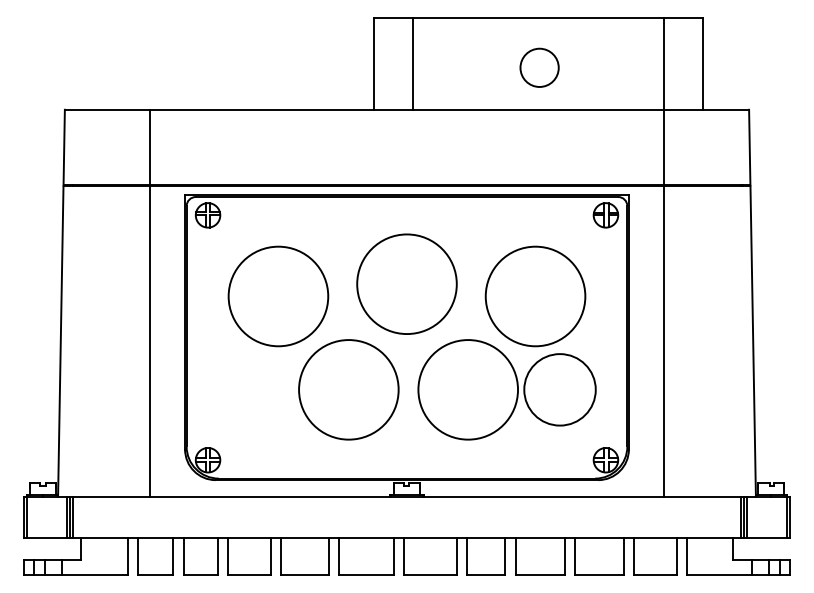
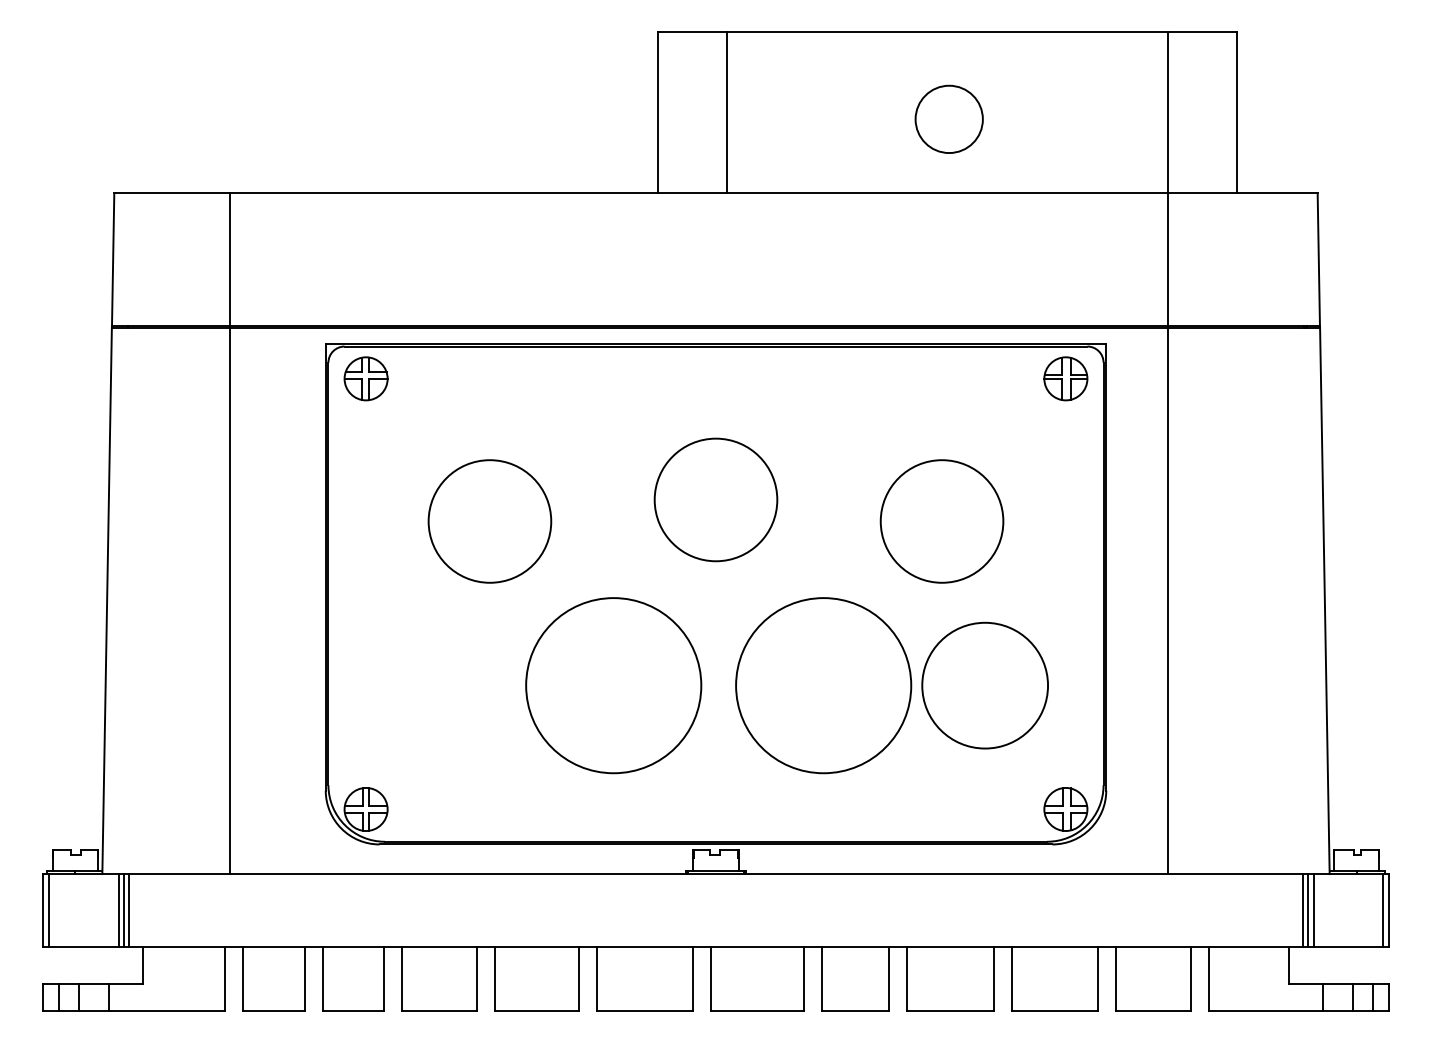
circle: (406, 284) -> (715, 500), size x0.7
circle: (278, 296) -> (490, 521), size x0.7
circle: (535, 296) -> (941, 521), size x0.7
line: (149, 302) -> (229, 532), moved

